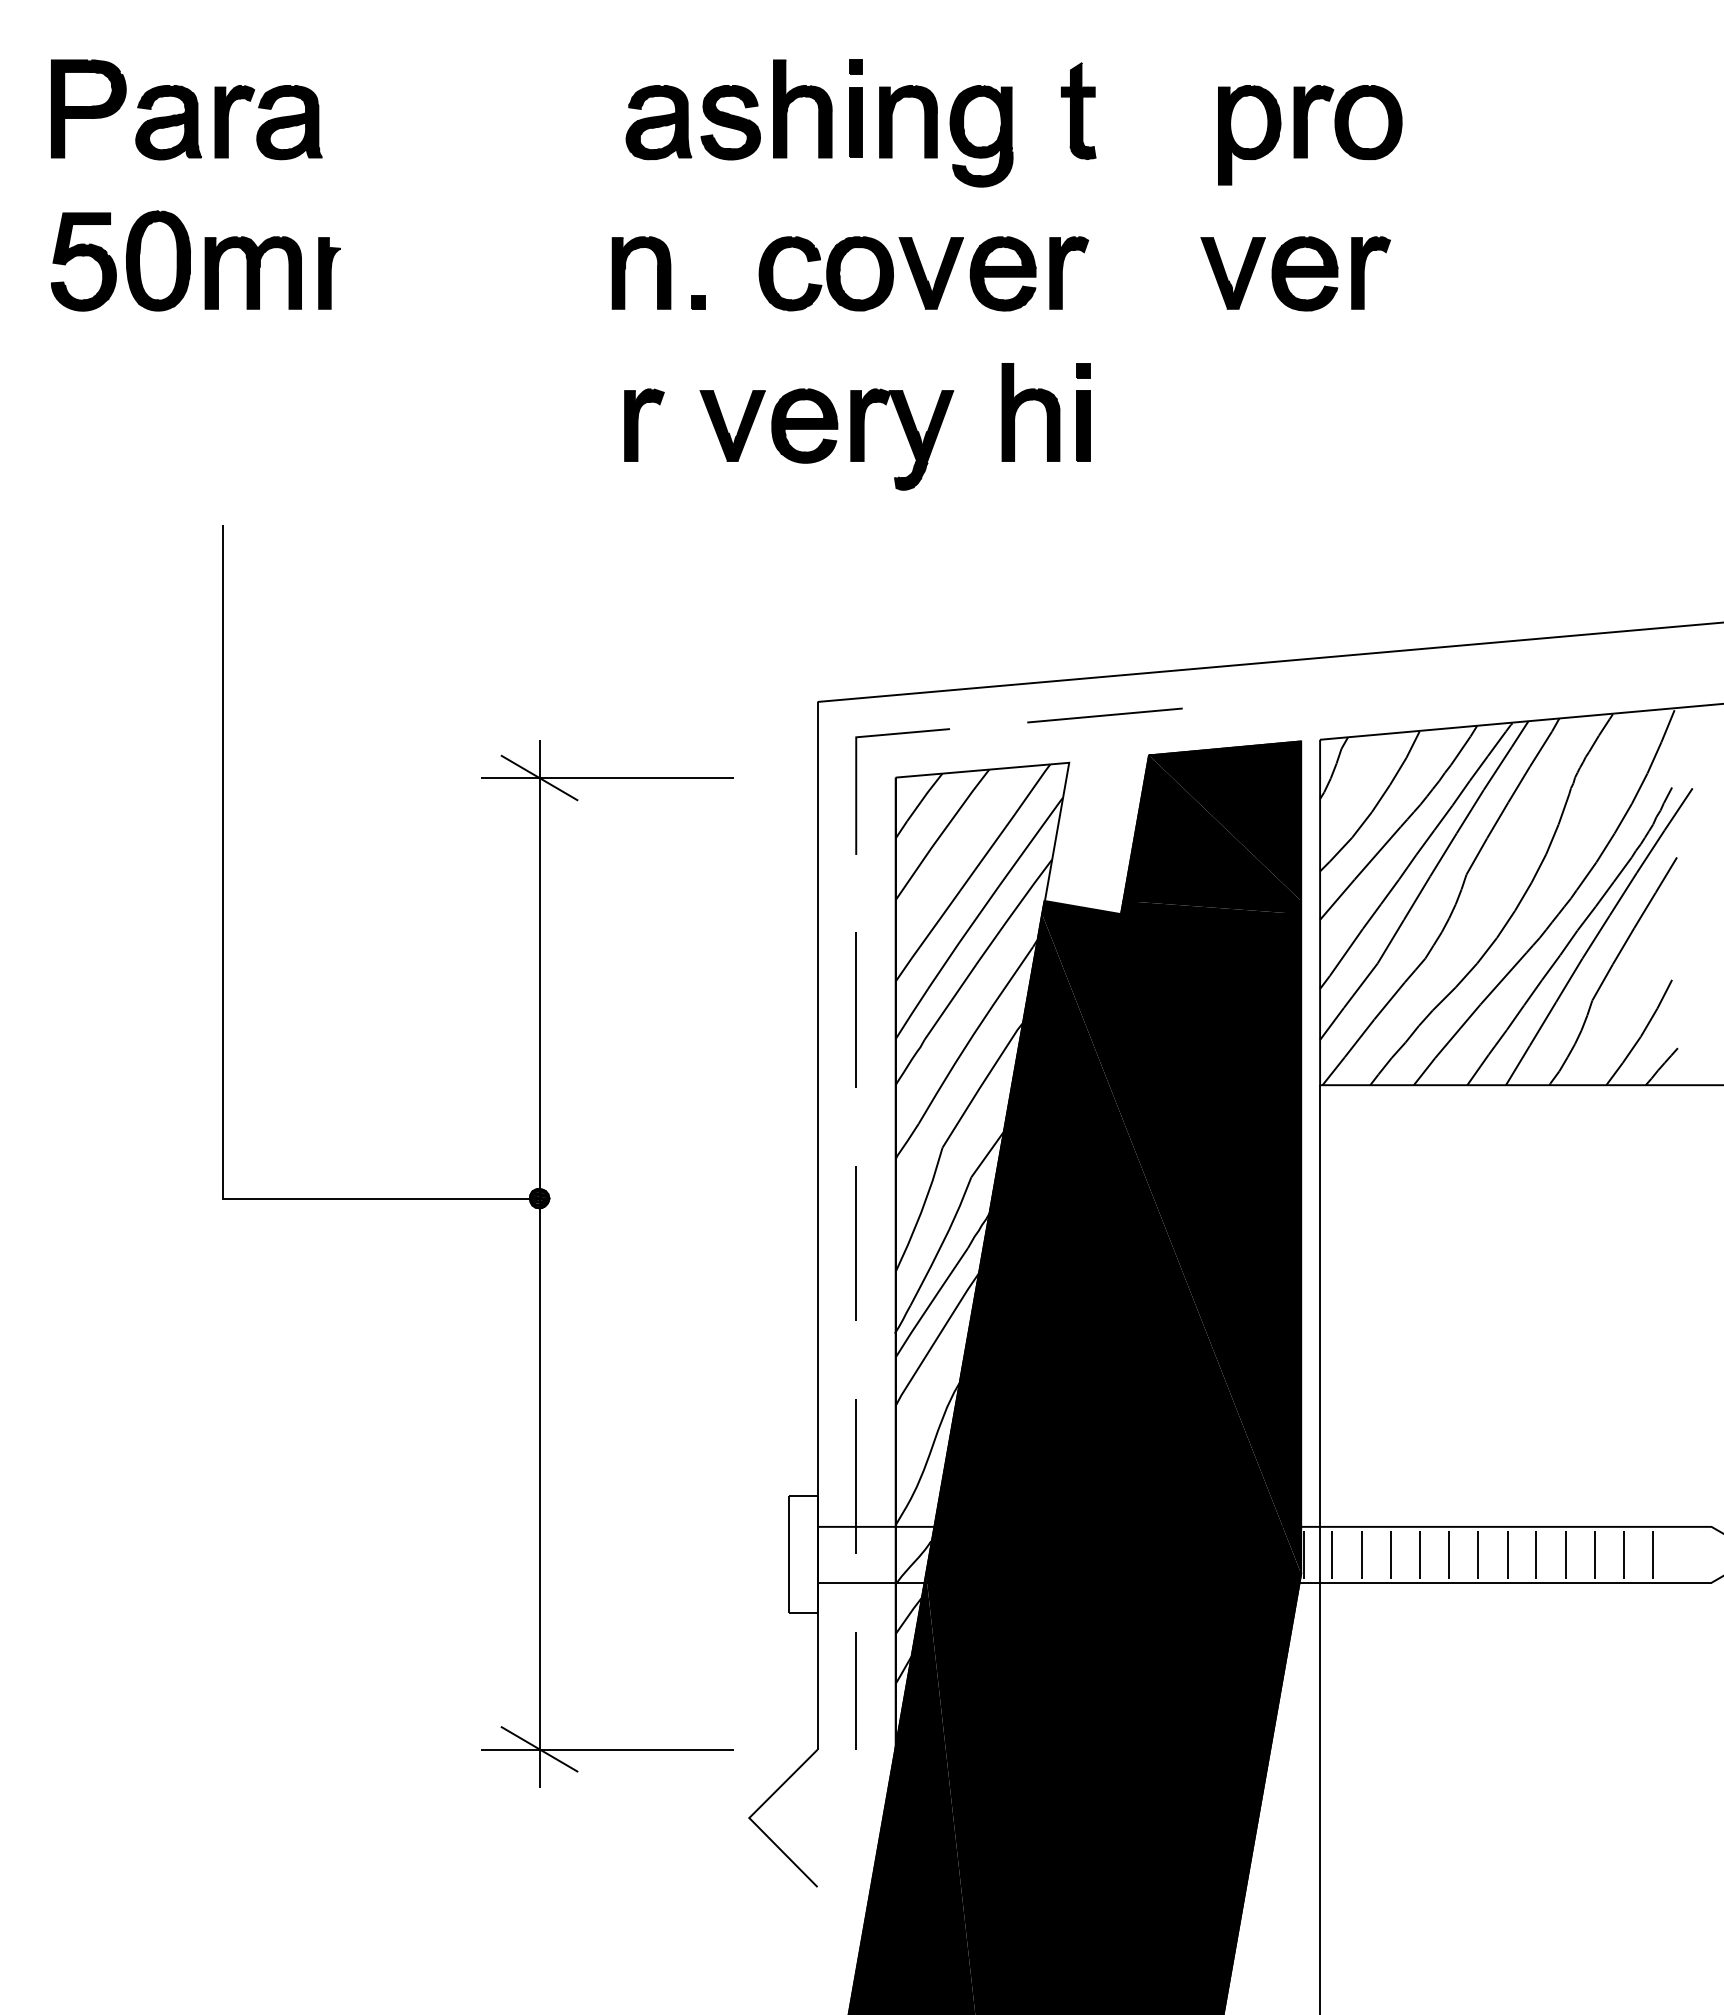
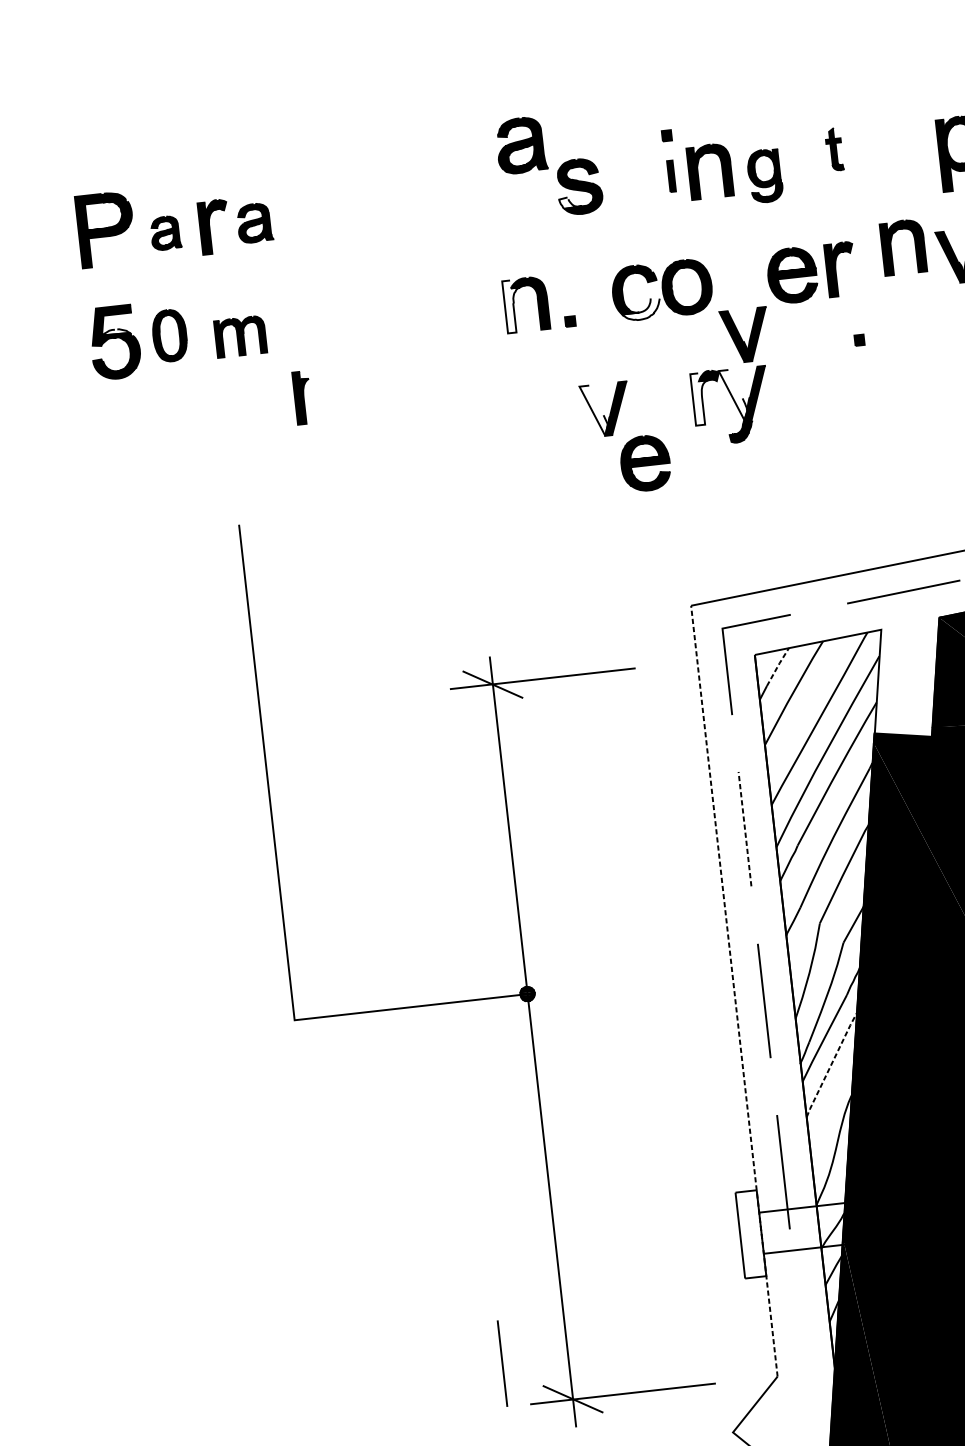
part: (802, 97) -> (630, 162), removed
part: (1078, 110) -> (834, 149), size x0.6
part: (168, 122) -> (165, 233), size x0.6
part: (289, 122) -> (254, 223), size x0.7
part: (658, 122) -> (521, 145), moved
part: (855, 122) -> (671, 176), size x0.6
part: (981, 136) -> (765, 176), size x0.7
fill: (716, 142) -> (570, 202), removed
fill: (86, 247) -> (115, 331), removed
part: (1140, 252) -> (891, 248), added
part: (158, 260) -> (169, 335), size x0.7
part: (252, 272) -> (239, 336), size x0.7
part: (329, 273) -> (302, 397), moved
fill: (623, 273) -> (513, 306), removed
part: (930, 273) -> (744, 335), moved
fill: (795, 296) -> (641, 309), removed
part: (1024, 402) -> (818, 368), removed
part: (644, 424) -> (540, 415), removed
fill: (716, 425) -> (593, 410), removed
part: (804, 425) -> (645, 463), moved
fill: (863, 425) -> (702, 398), removed
fill: (905, 425) -> (733, 395), removed
part: (1083, 425) -> (863, 380), removed
line: (924, 796) -> (777, 666), solid -> dashed
line: (856, 1009) -> (745, 828), solid -> dashed
line: (817, 1225) -> (734, 990), solid -> dashed
line: (936, 1339) -> (831, 1064), solid -> dashed
line: (855, 1690) -> (501, 1363), moved

